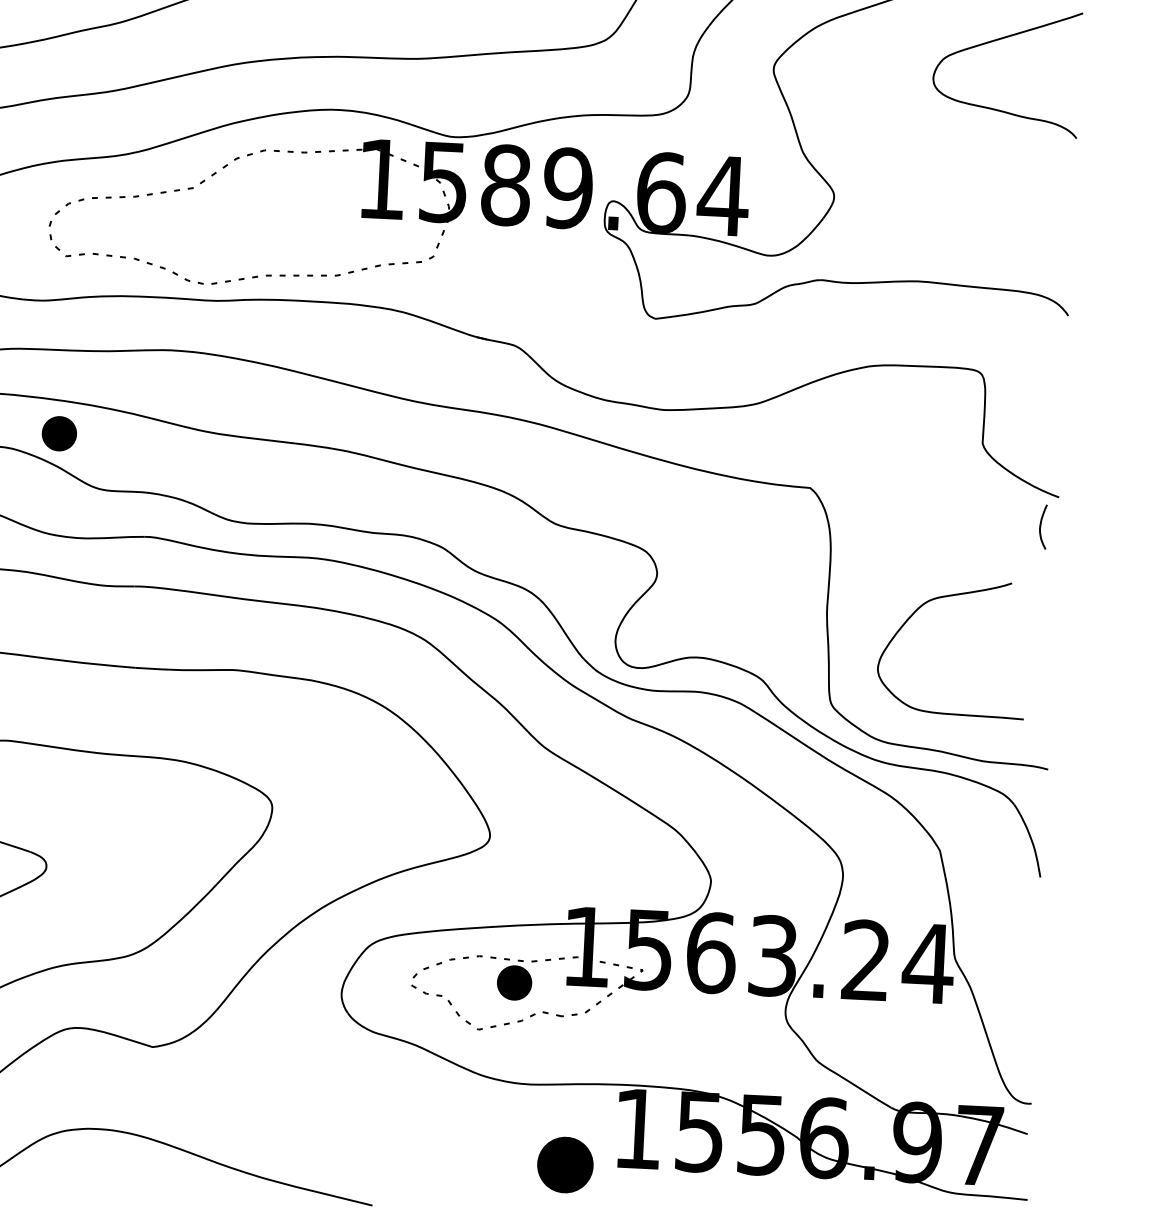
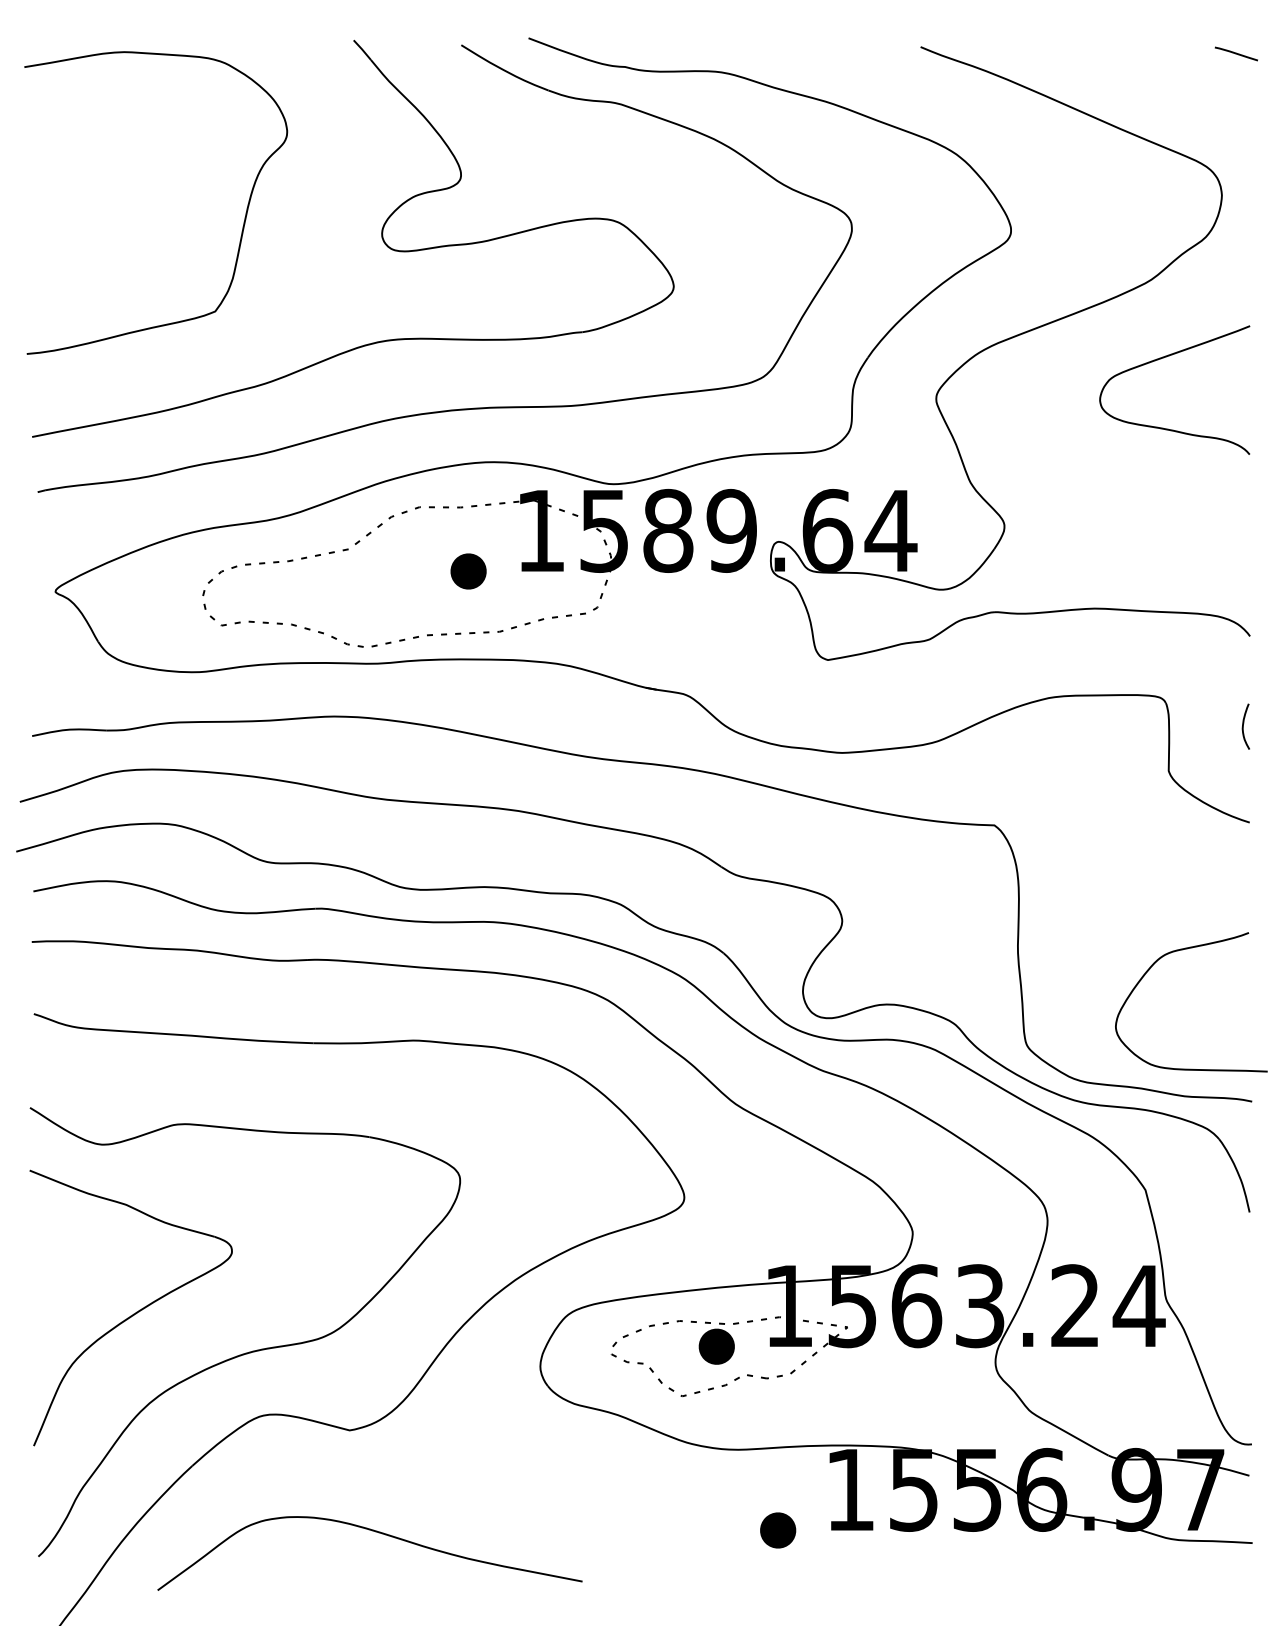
part: (59, 433) -> (468, 571), moved
curve: (1040, 526) -> (1243, 726), moved
curve: (942, 598) -> (1178, 951), moved
part: (565, 1165) -> (778, 1530), size x0.62

